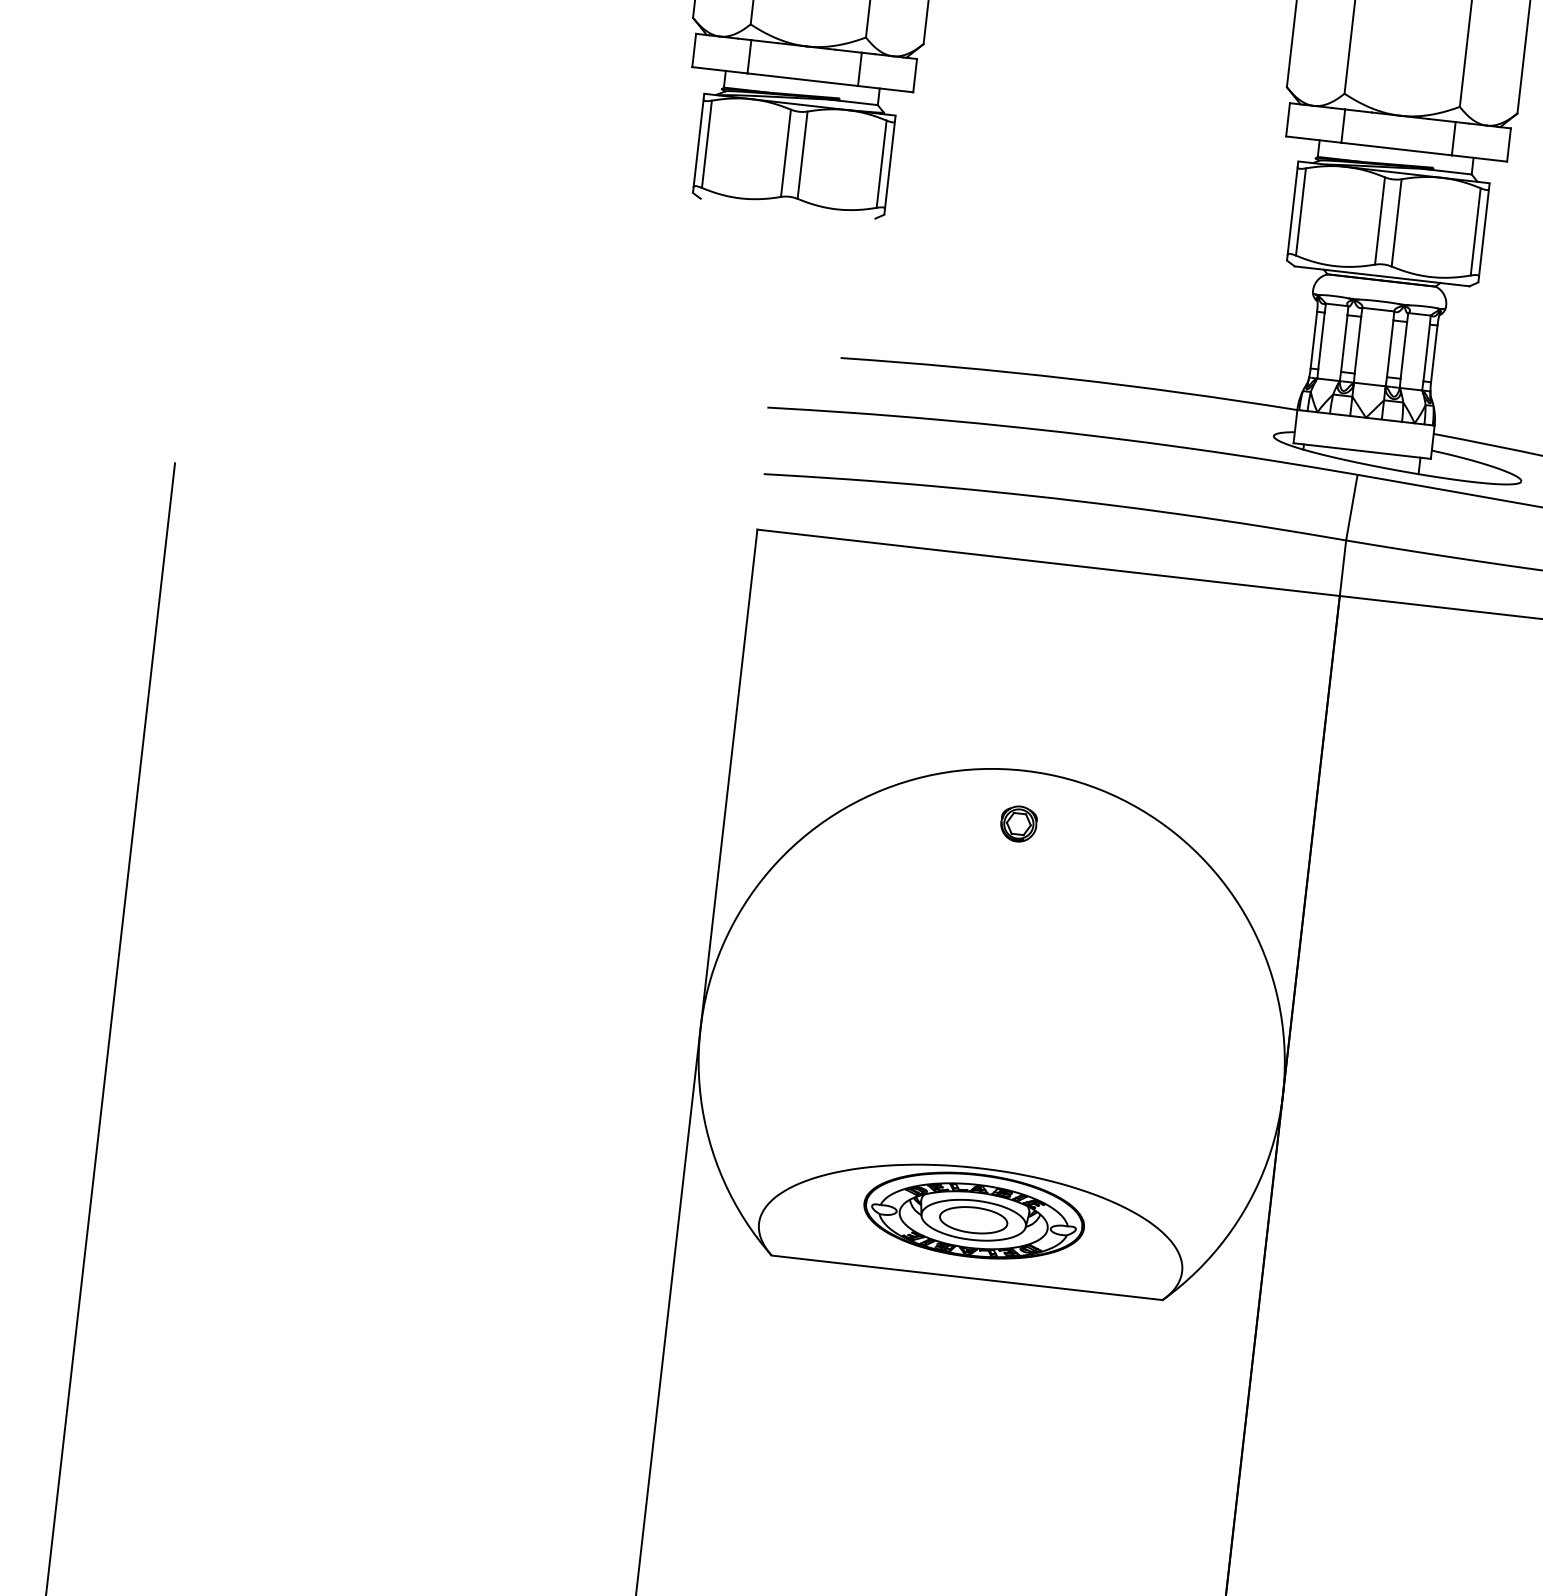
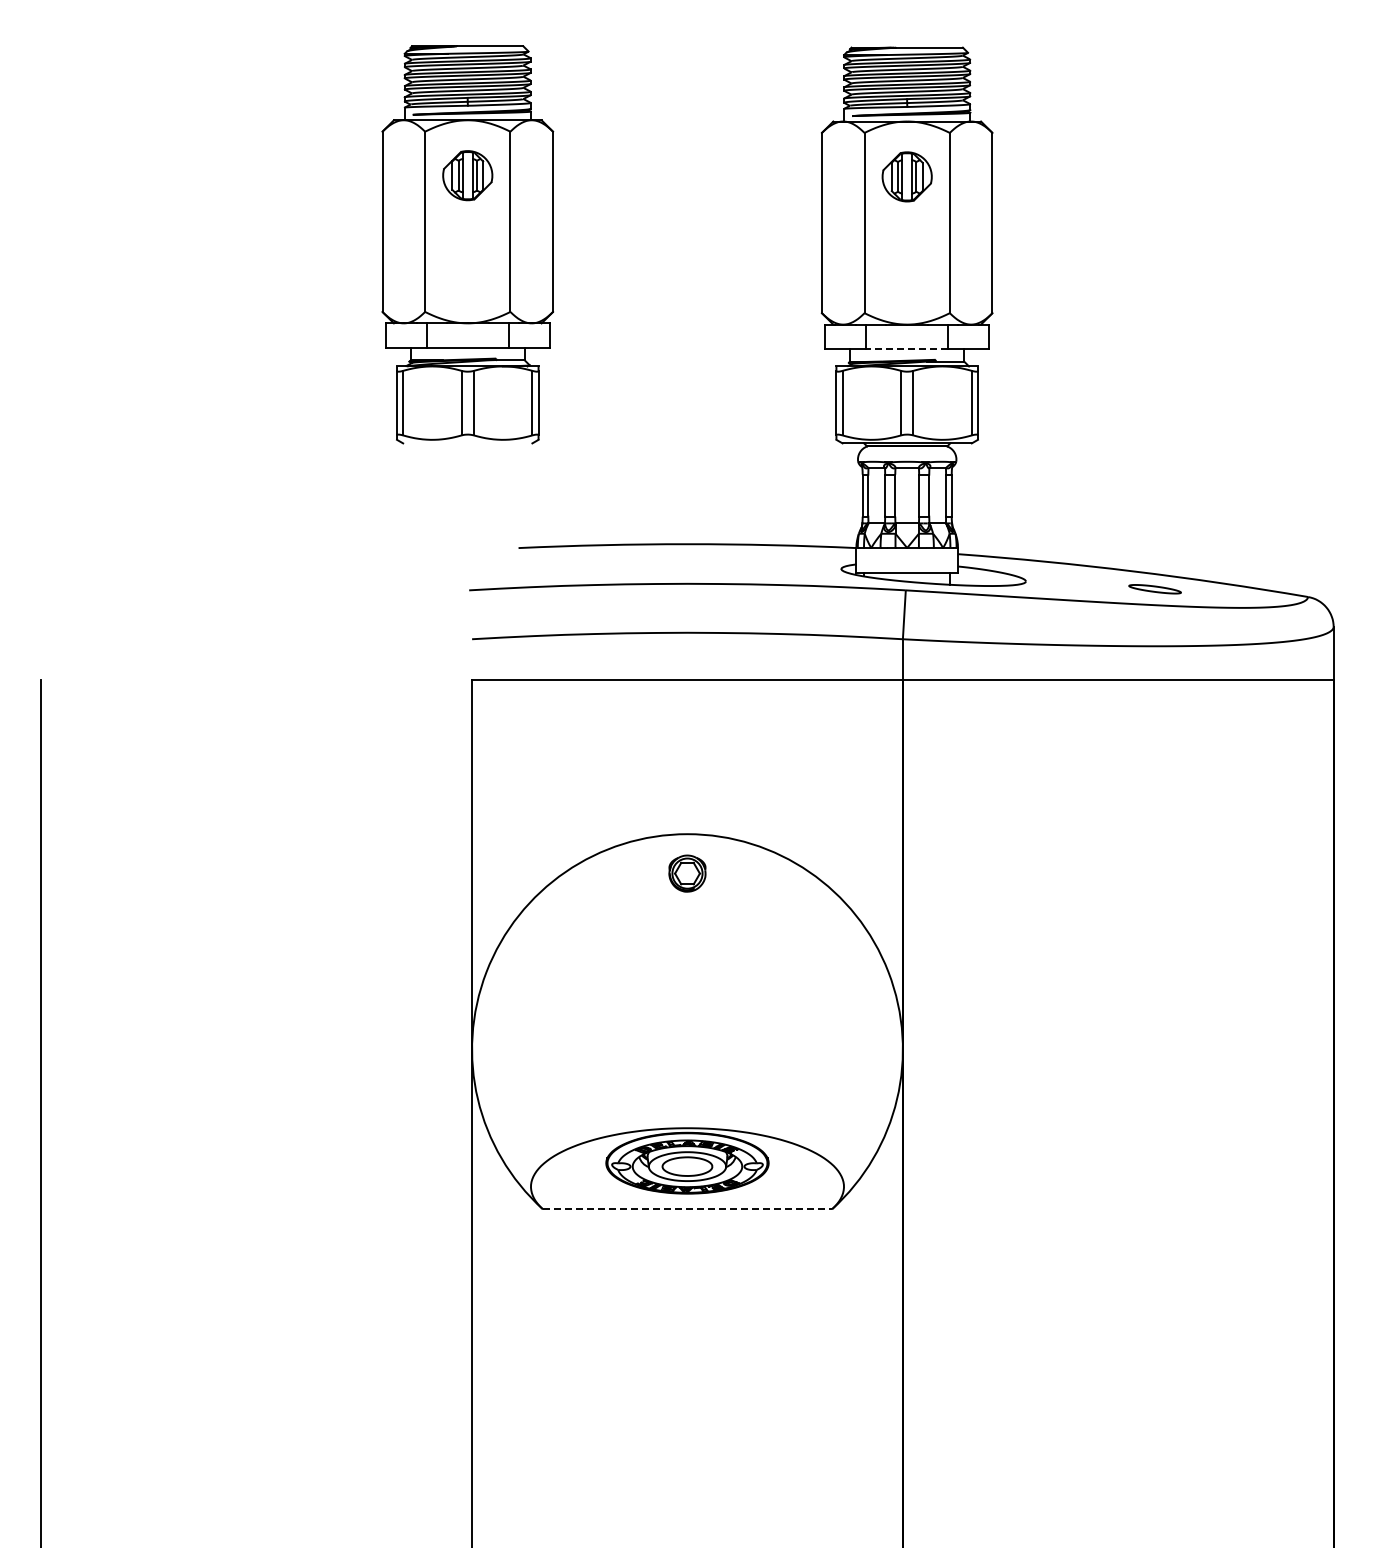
line: (1396, 149) -> (907, 349), solid -> dashed
part: (1018, 823) -> (687, 873), size x1.4
line: (967, 1278) -> (687, 1209), solid -> dashed

